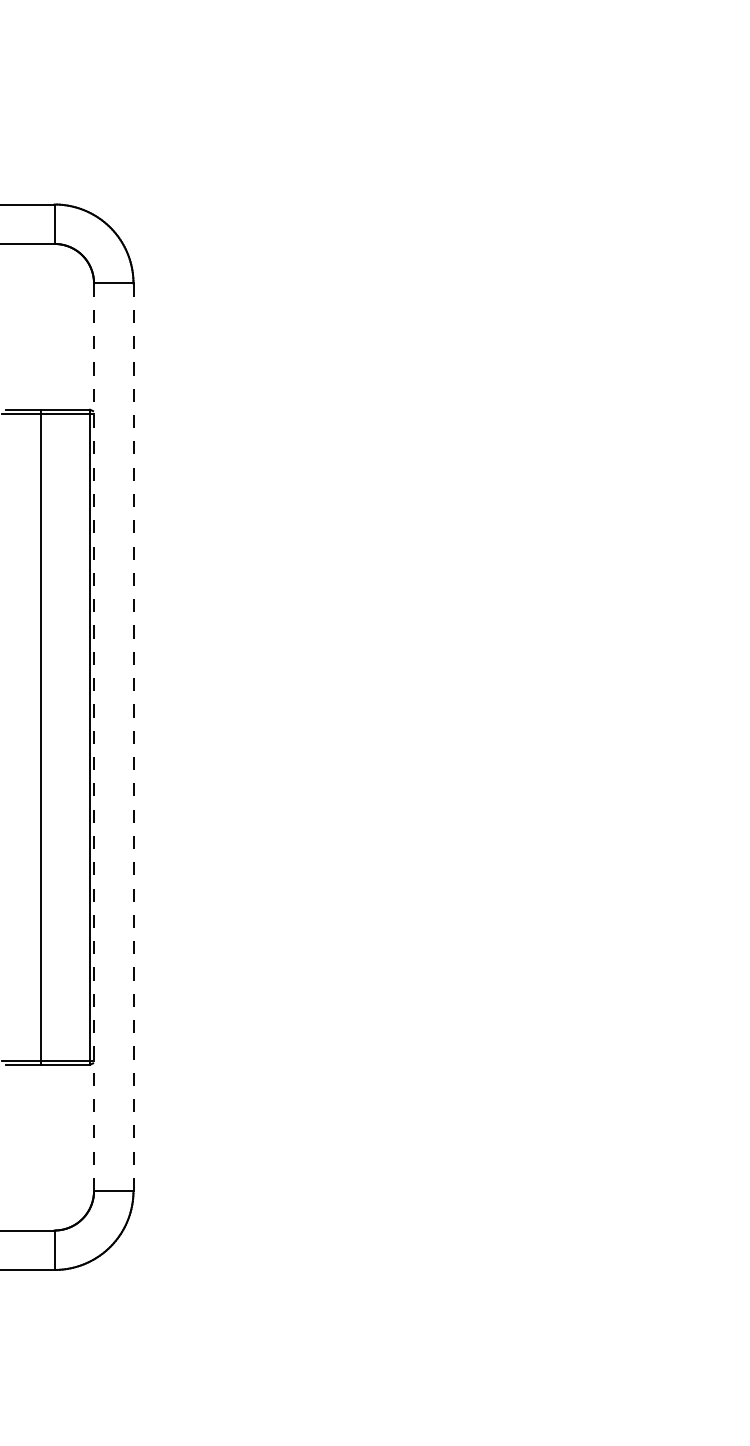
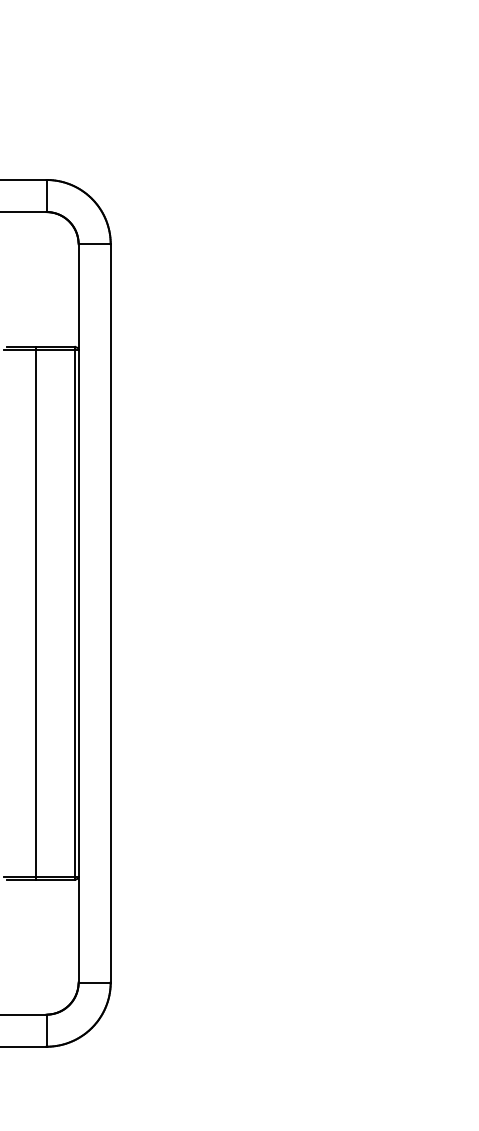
line: (94, 737) -> (78, 613), dashed -> solid
line: (133, 737) -> (110, 613), dashed -> solid

